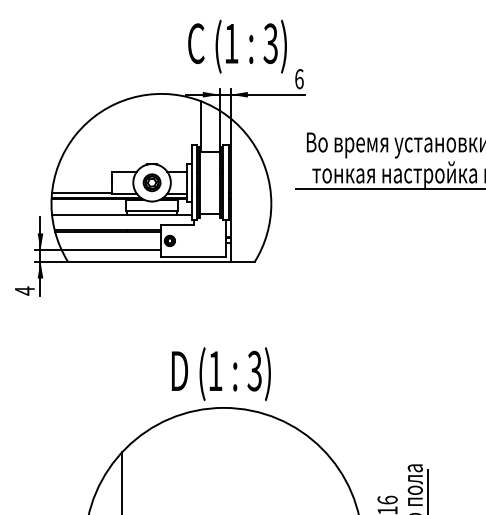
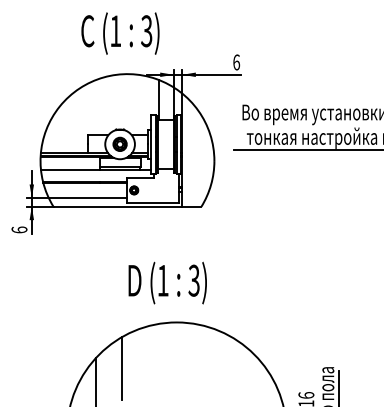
text: (237, 46) -> (120, 33), moved
text: (24, 290) -> (19, 229), 4 -> 6
text: (221, 374) -> (167, 283), moved
line: (154, 465) -> (122, 368), added

